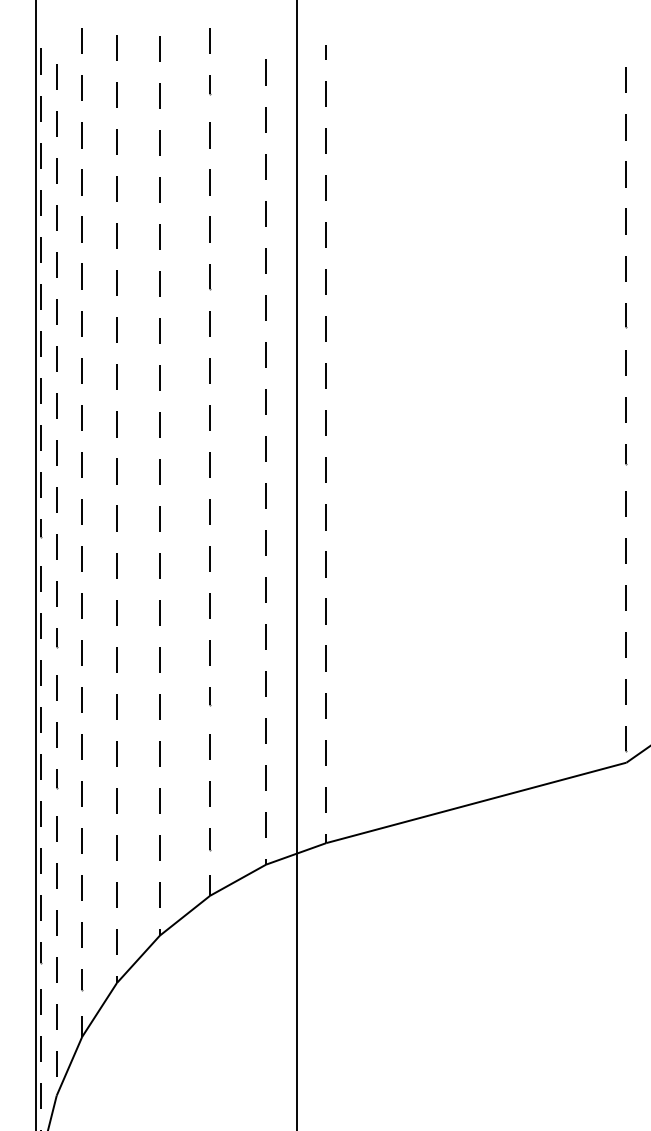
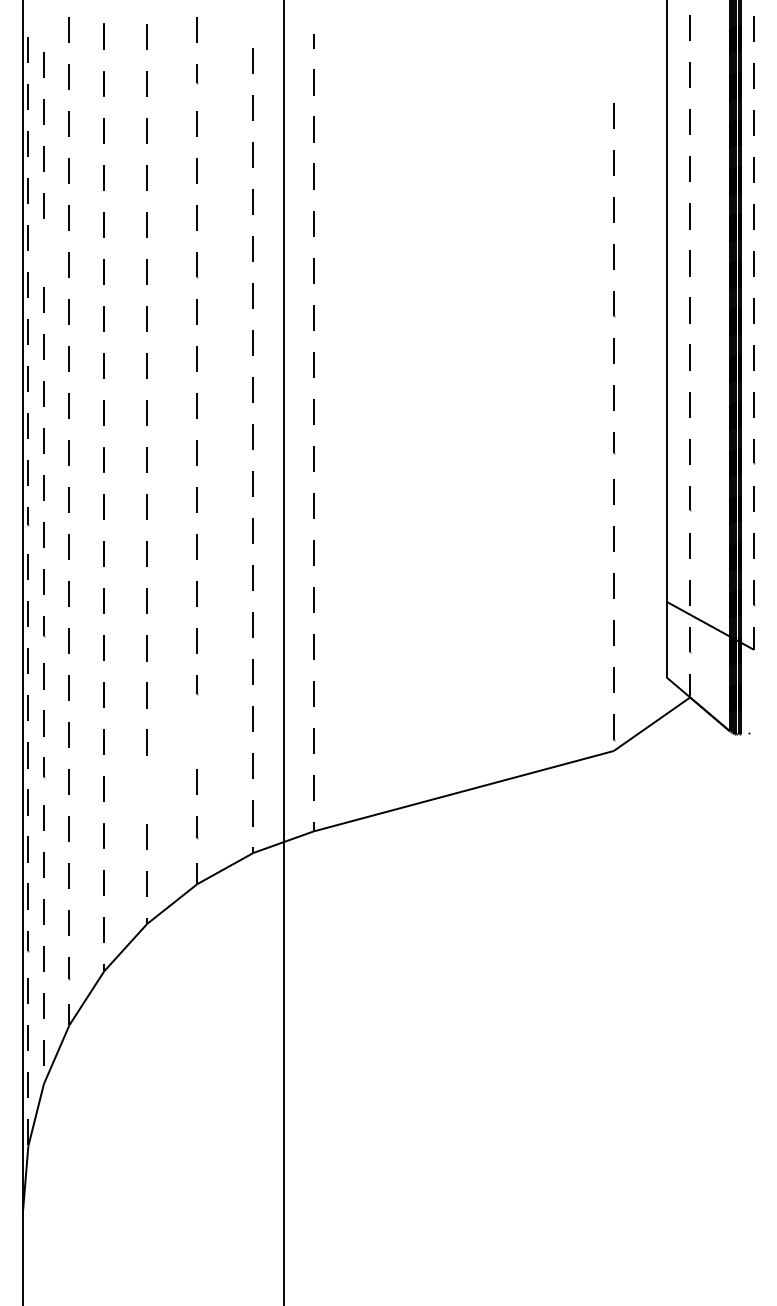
line: (626, 80) -> (613, 68), removed
line: (56, 265) -> (43, 253), removed
line: (210, 747) -> (197, 735), removed
line: (160, 801) -> (147, 789), removed

